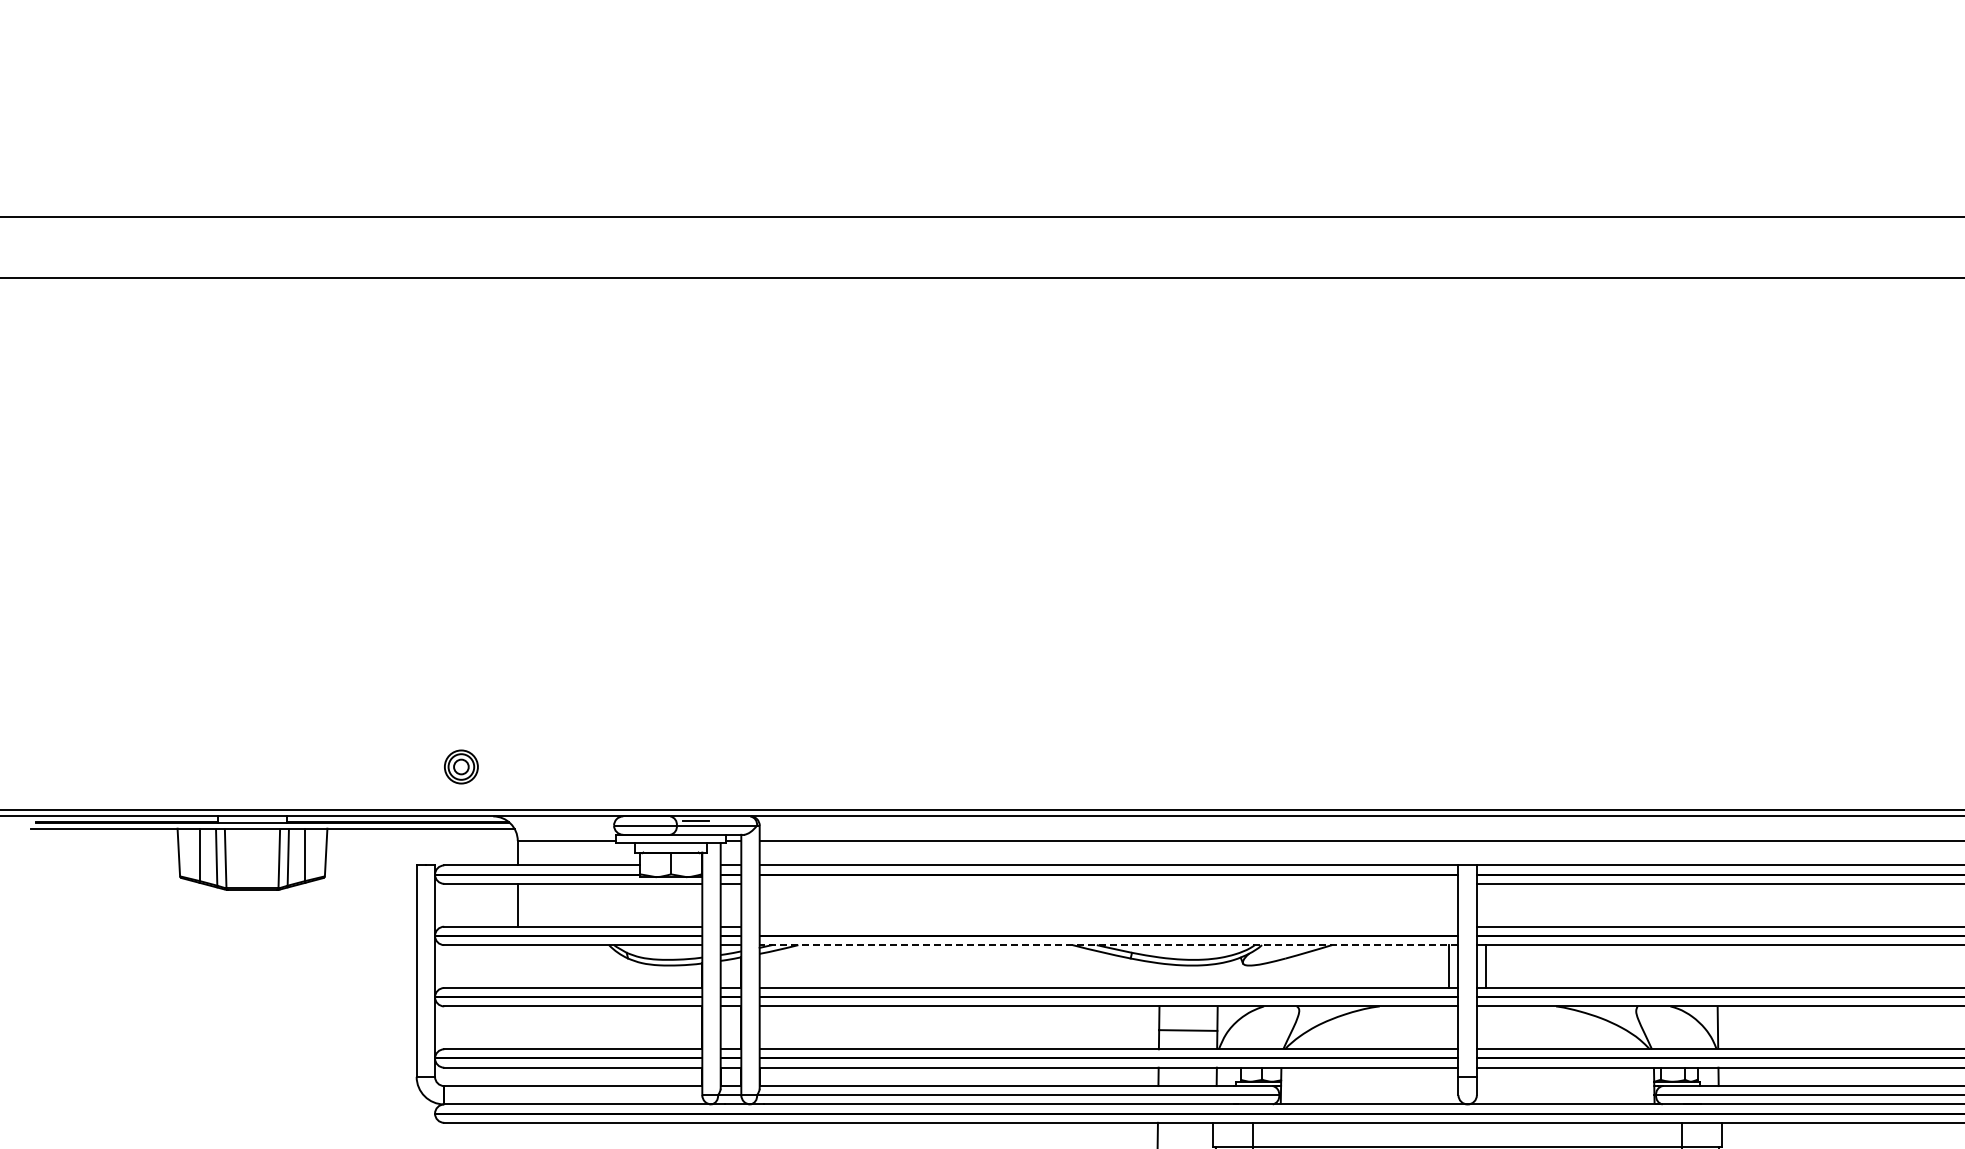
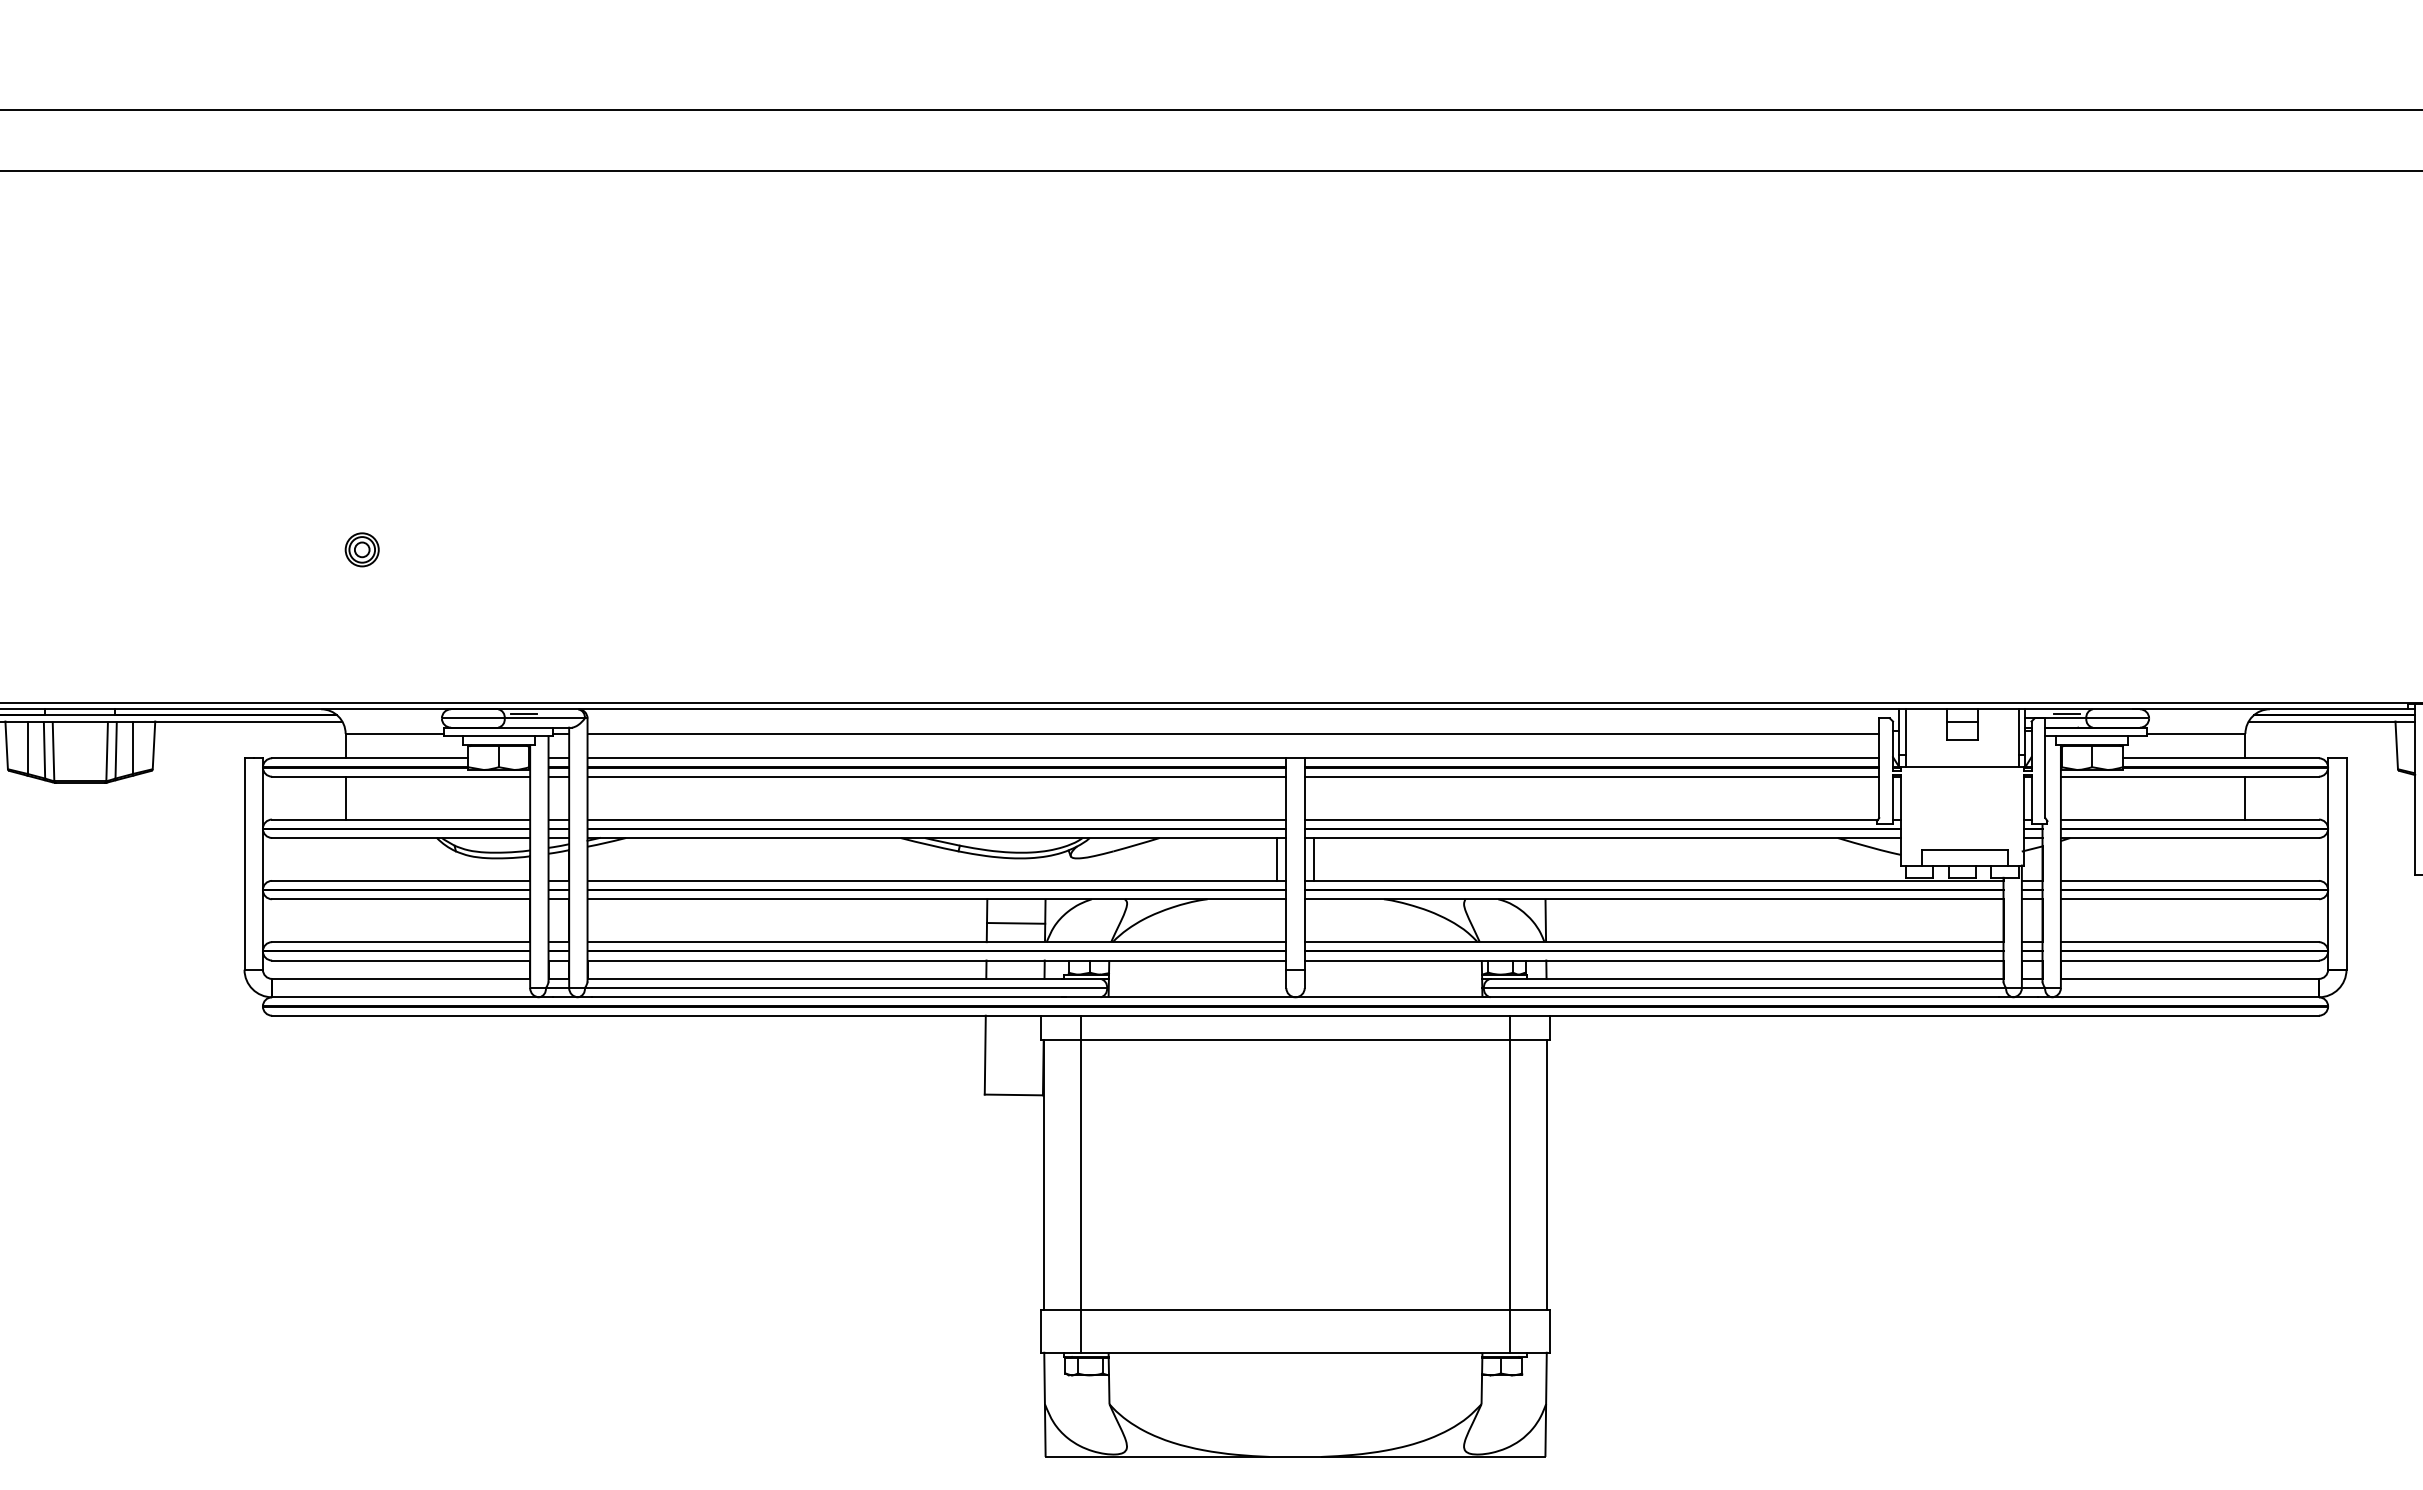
part: (460, 766) -> (361, 549), moved
line: (1108, 883) -> (936, 776), added
line: (1108, 926) -> (936, 819), added
line: (1108, 944) -> (936, 837), dashed -> solid

